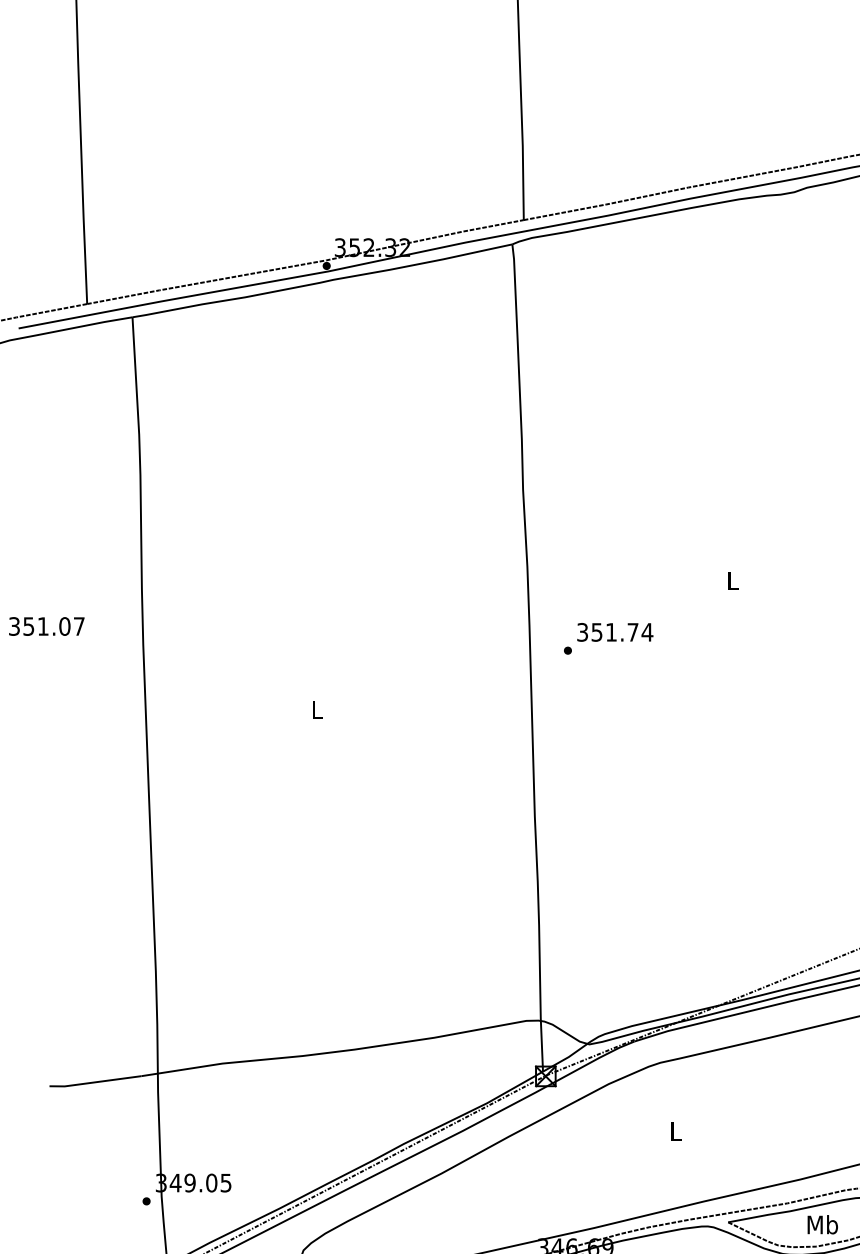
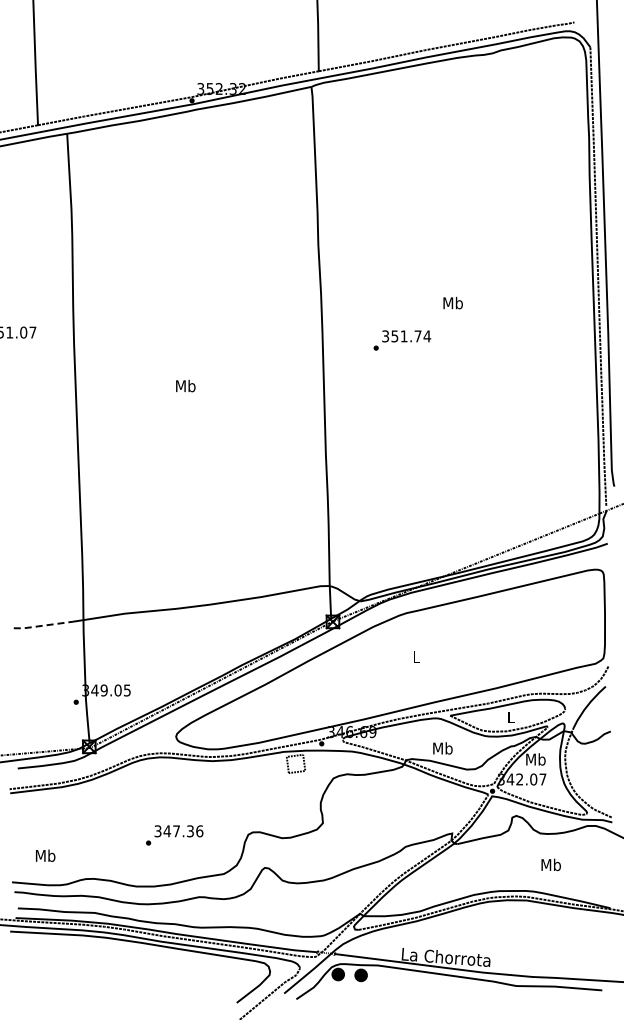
text: (731, 579) -> (452, 302), L -> Mb
text: (608, 638) -> (402, 340), moved
text: (316, 708) -> (185, 385), L -> Mb
line: (95, 1081) -> (43, 625), solid -> dashed
text: (821, 1225) -> (510, 717), Mb -> L

